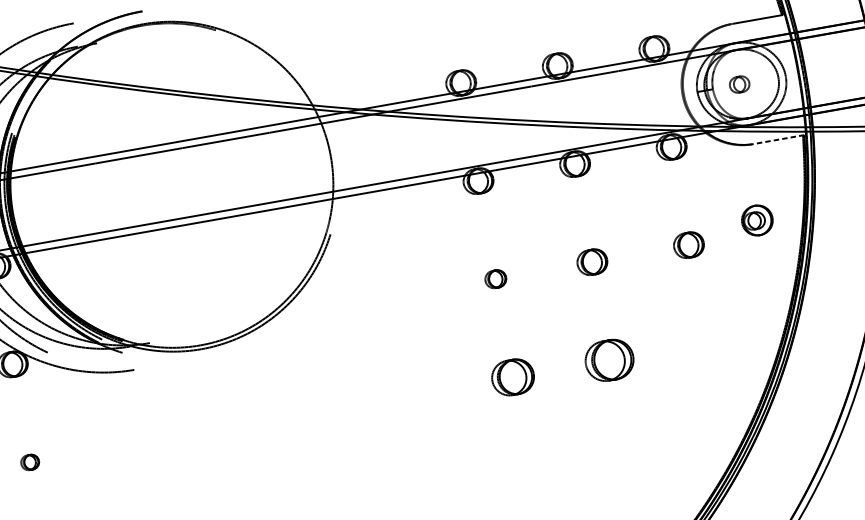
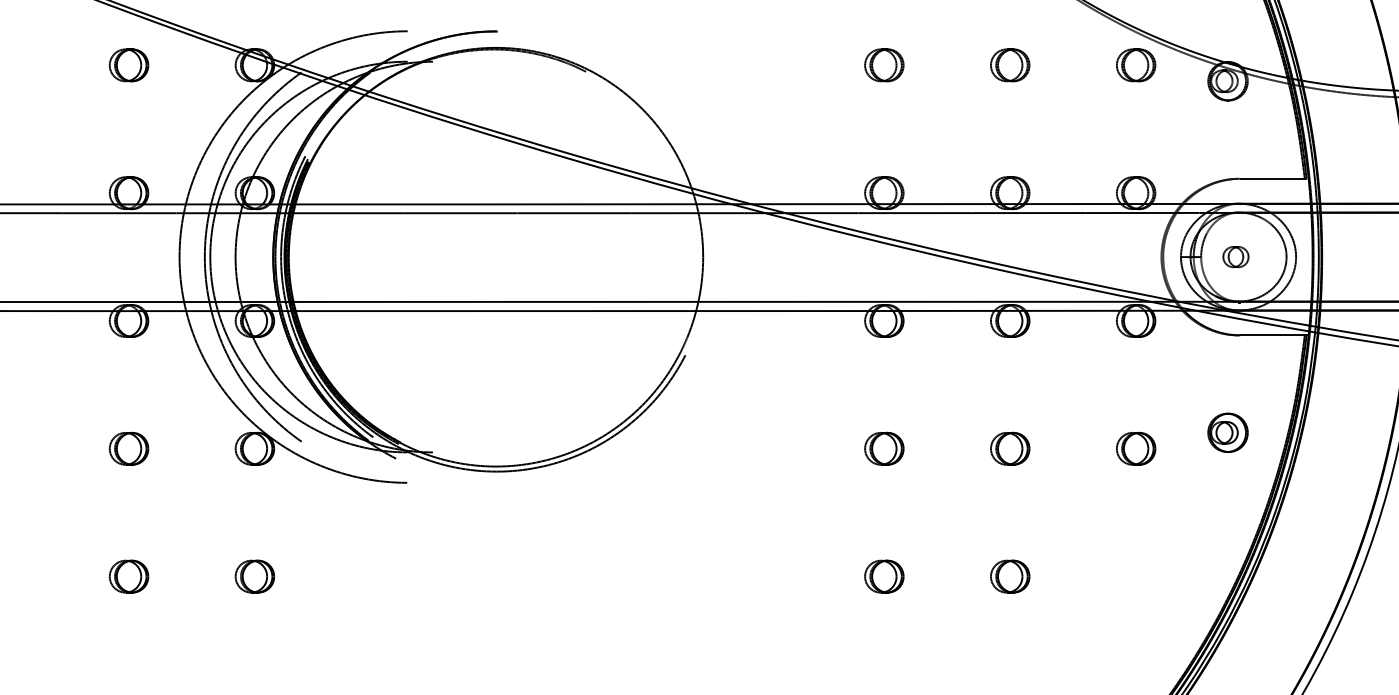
line: (778, 139) -> (1272, 335), dashed -> solid
part: (495, 278) -> (884, 448), size x1.43
part: (609, 360) -> (1010, 576), size x0.62
part: (513, 377) -> (884, 576), size x0.71
part: (29, 462) -> (254, 576), size x1.67

